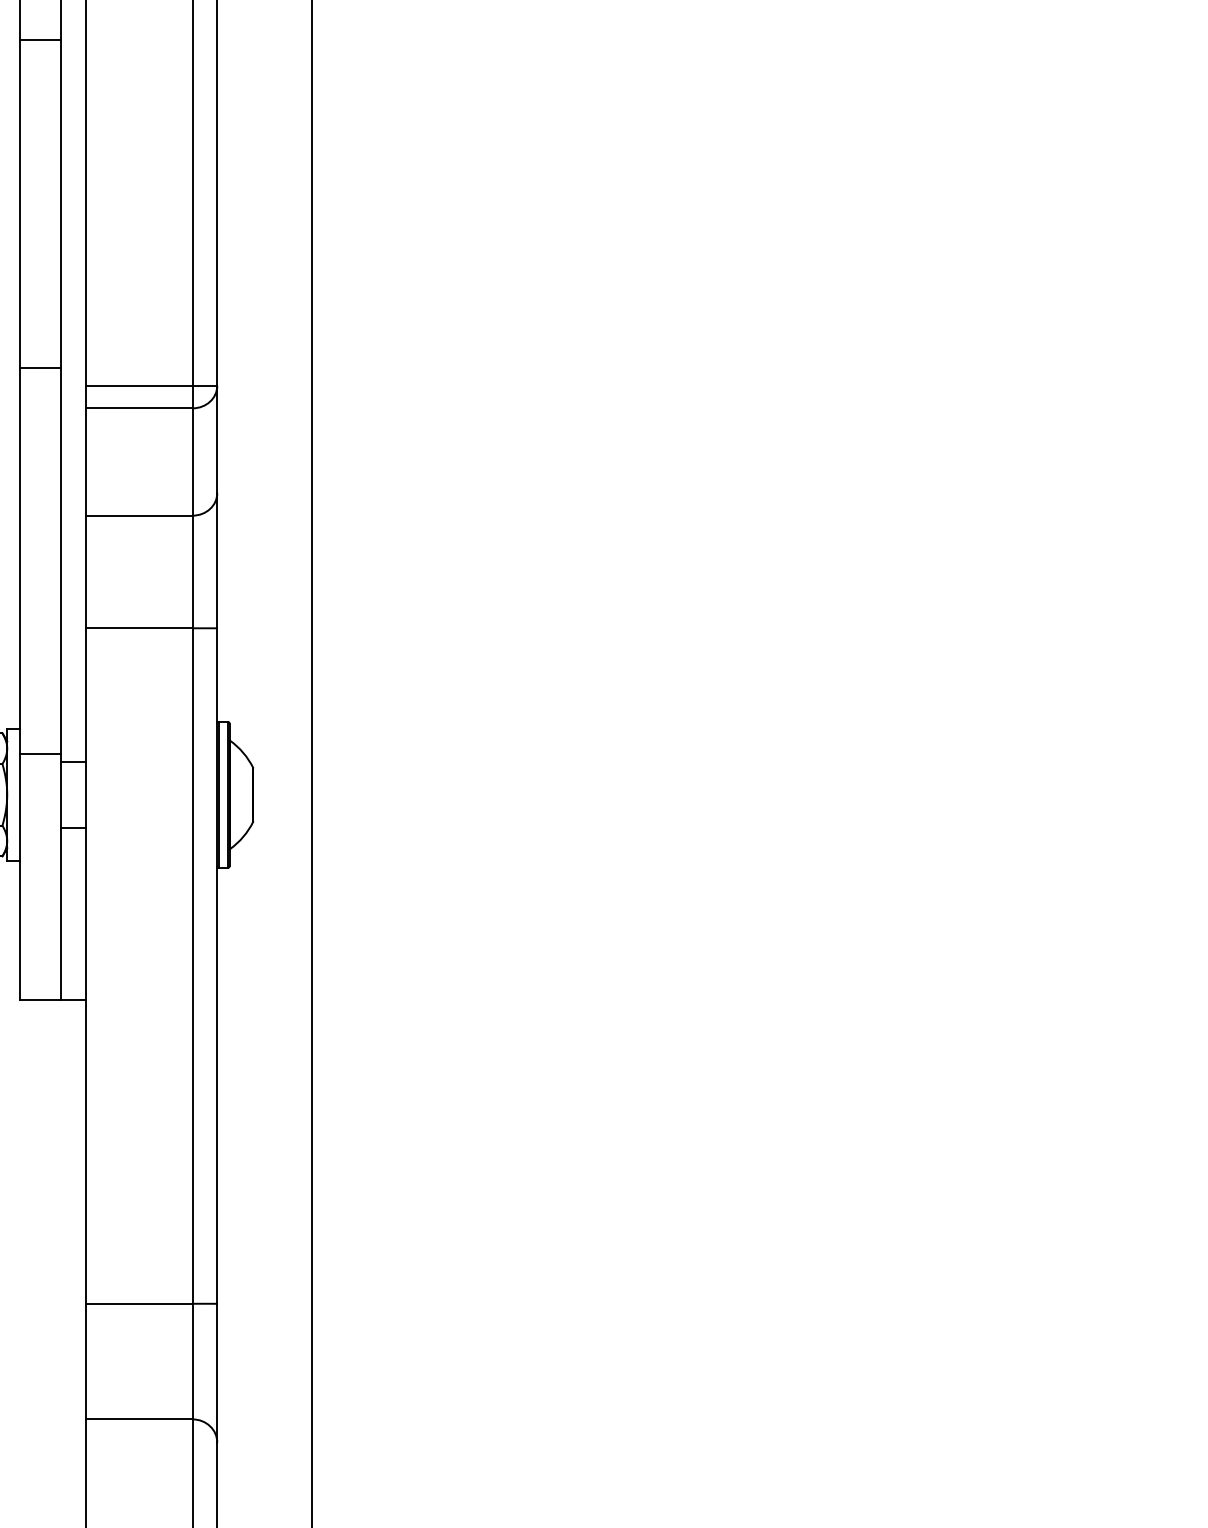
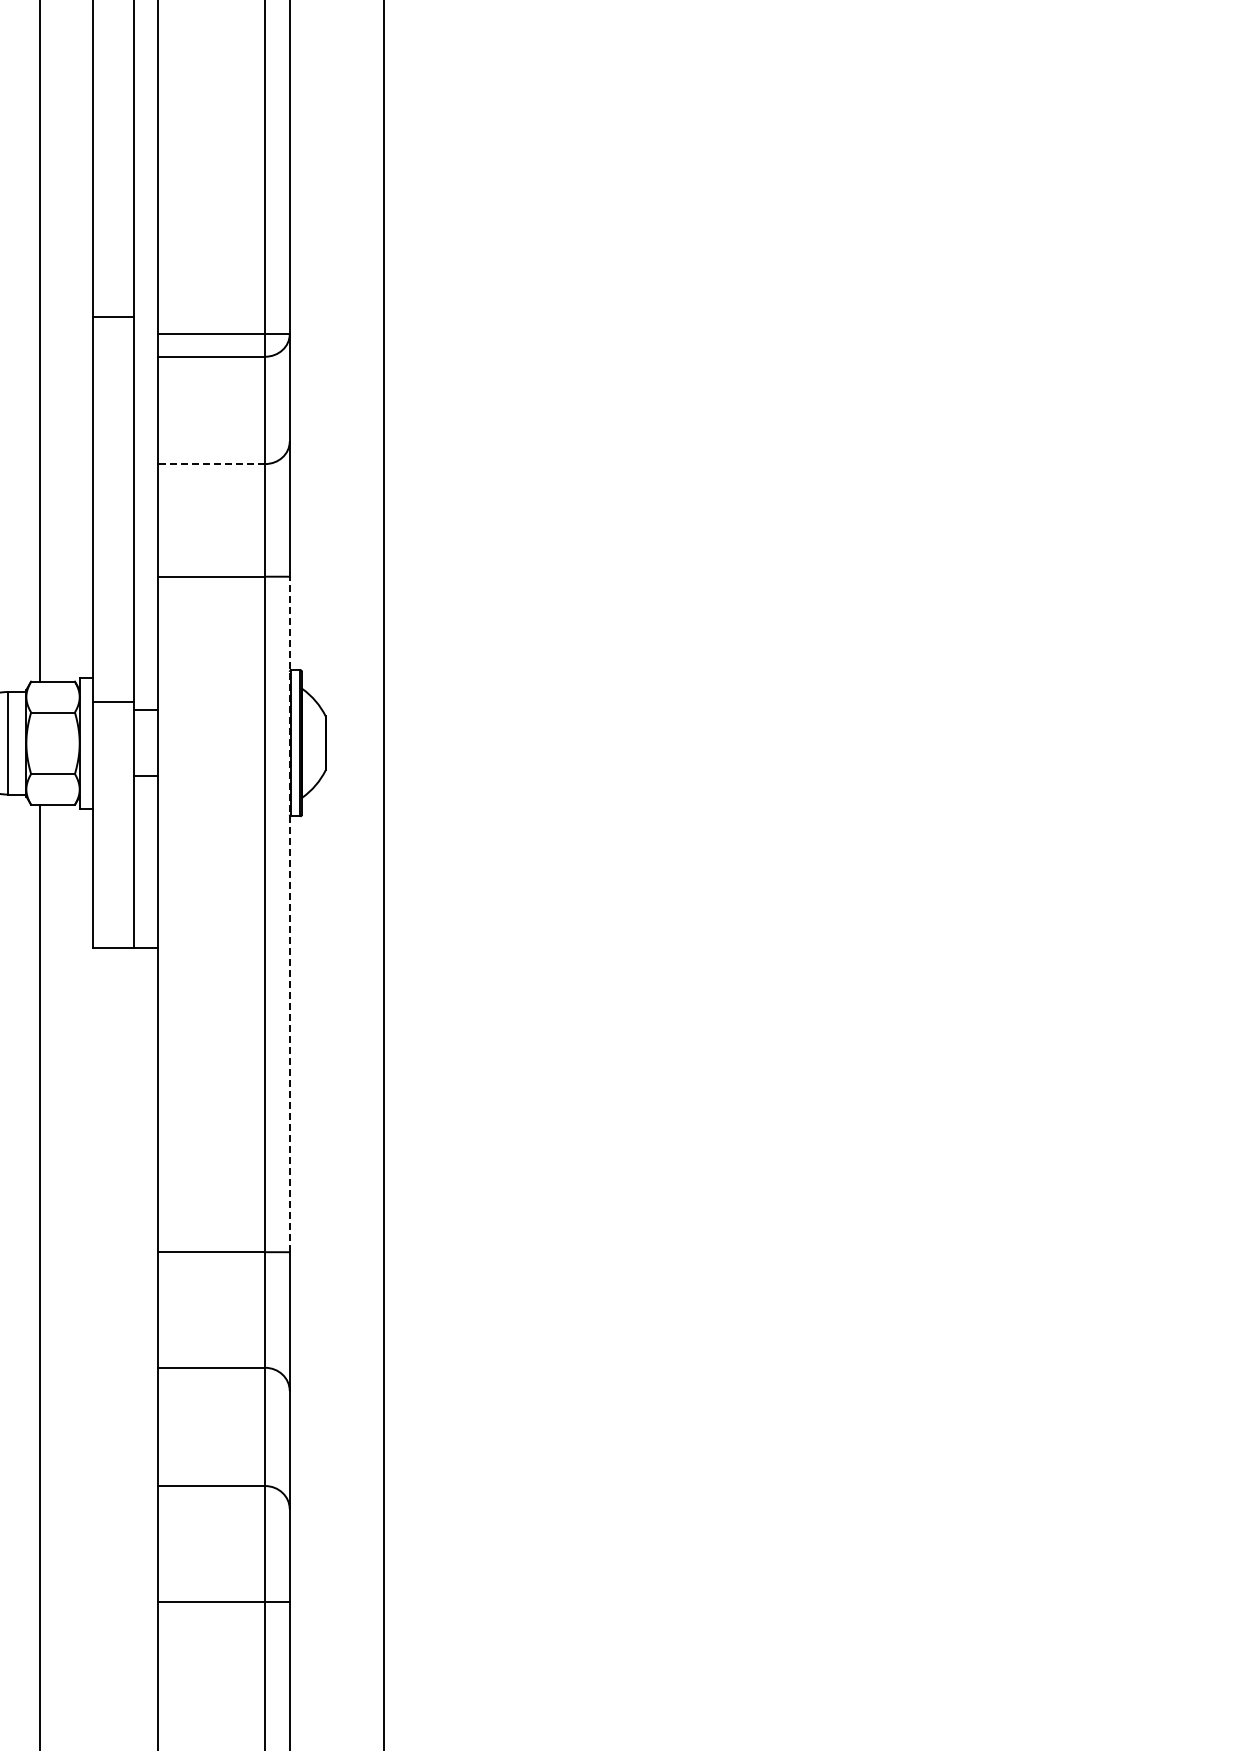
line: (139, 516) -> (211, 464), solid -> dashed
line: (217, 966) -> (289, 914), solid -> dashed

